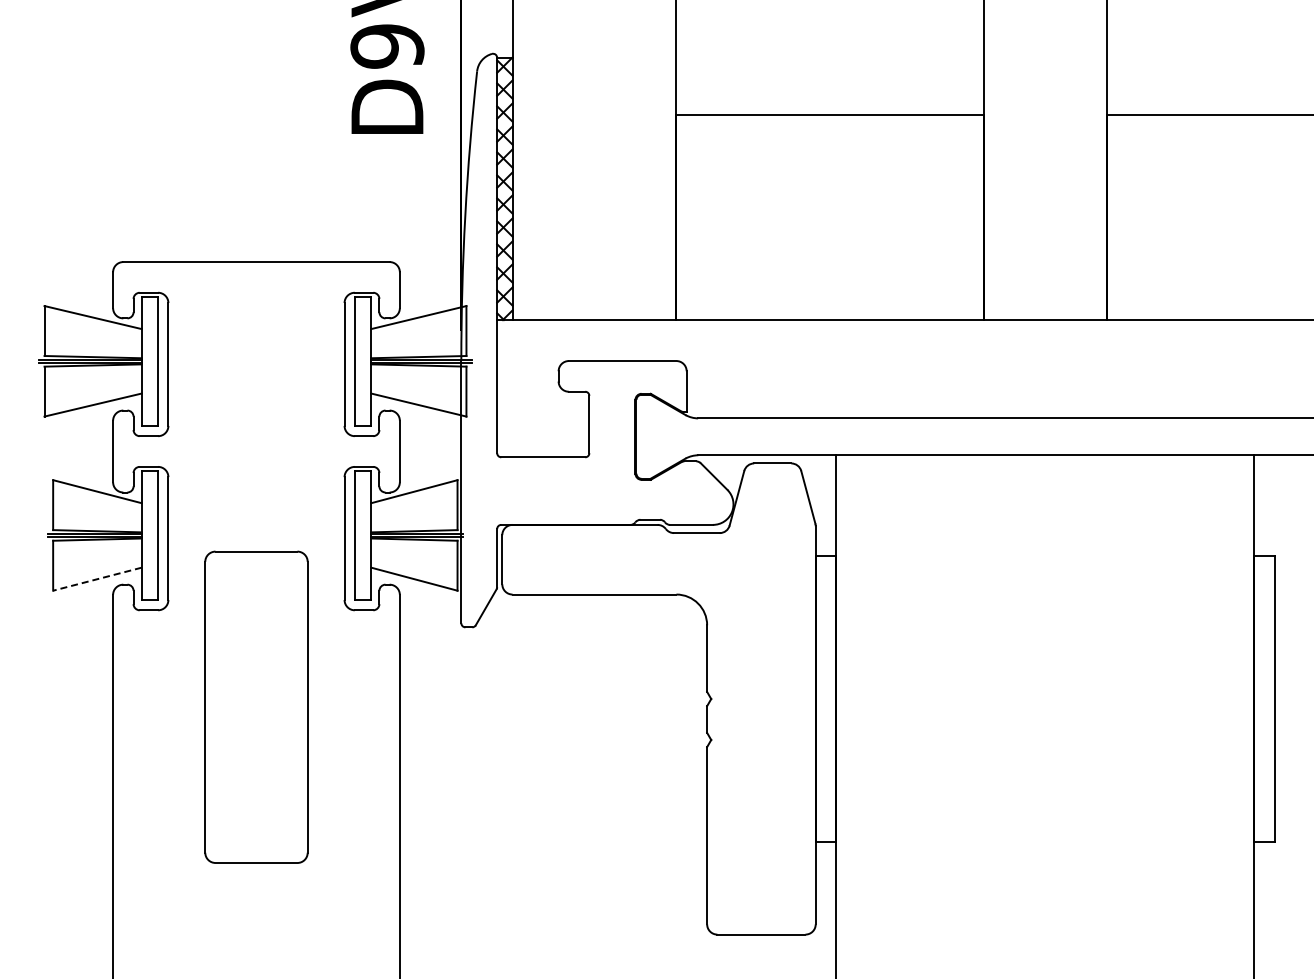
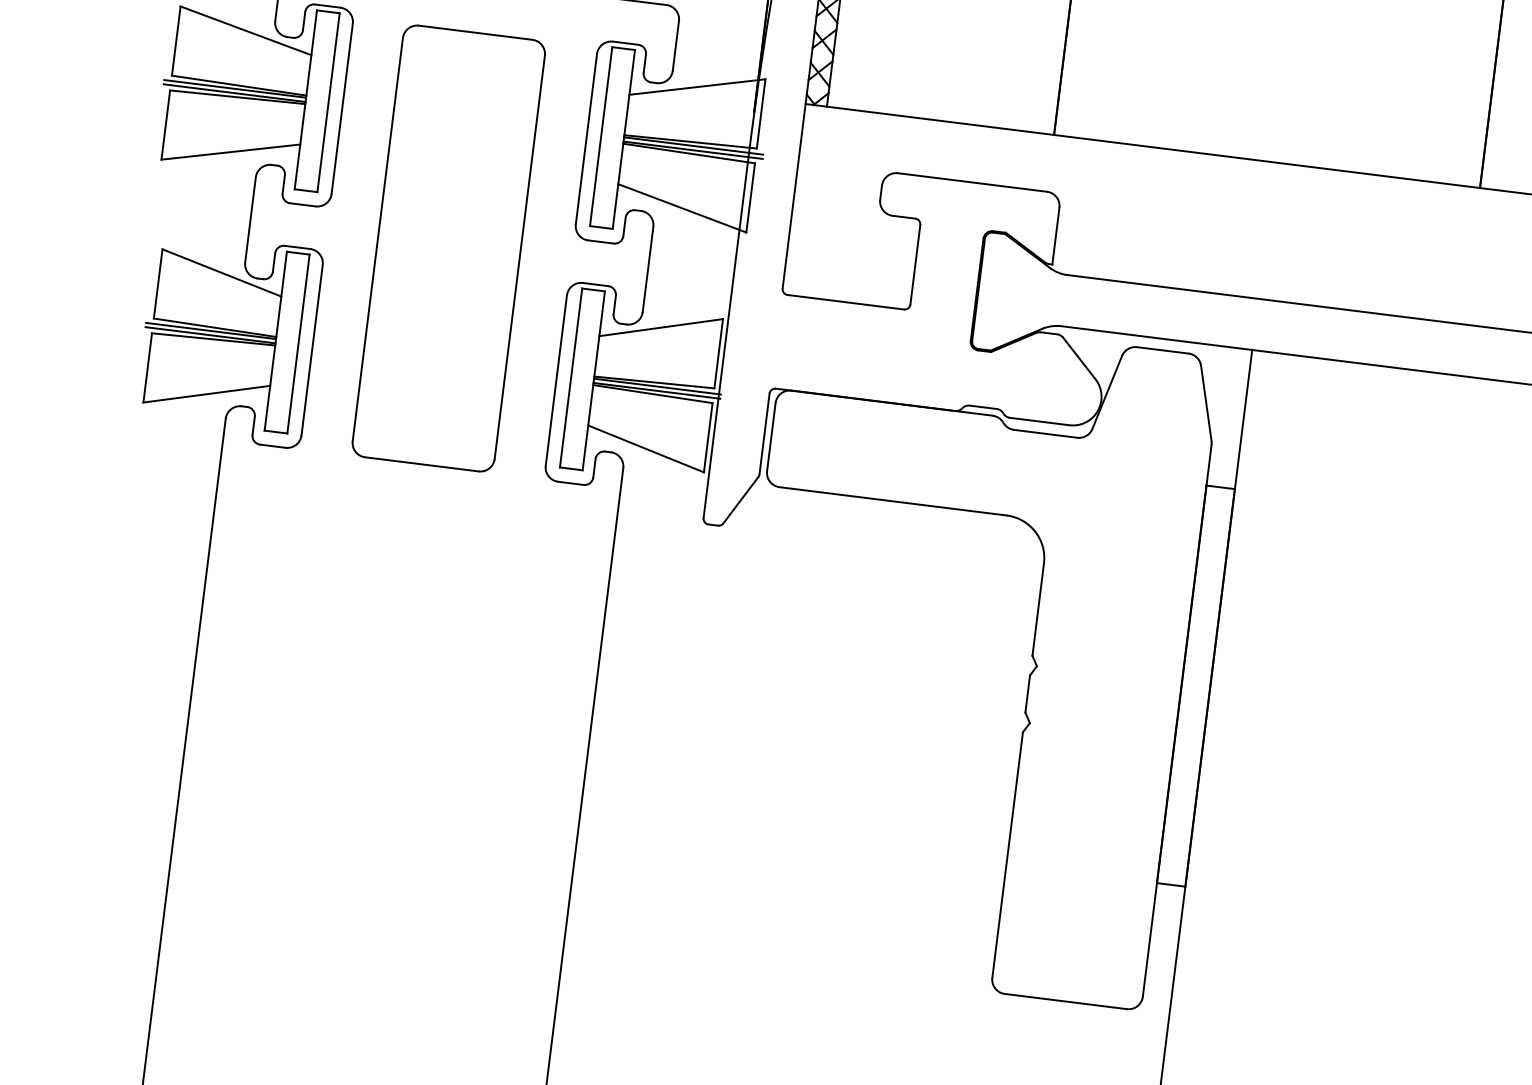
line: (97, 579) -> (206, 394), dashed -> solid
part: (256, 706) -> (448, 247), moved

